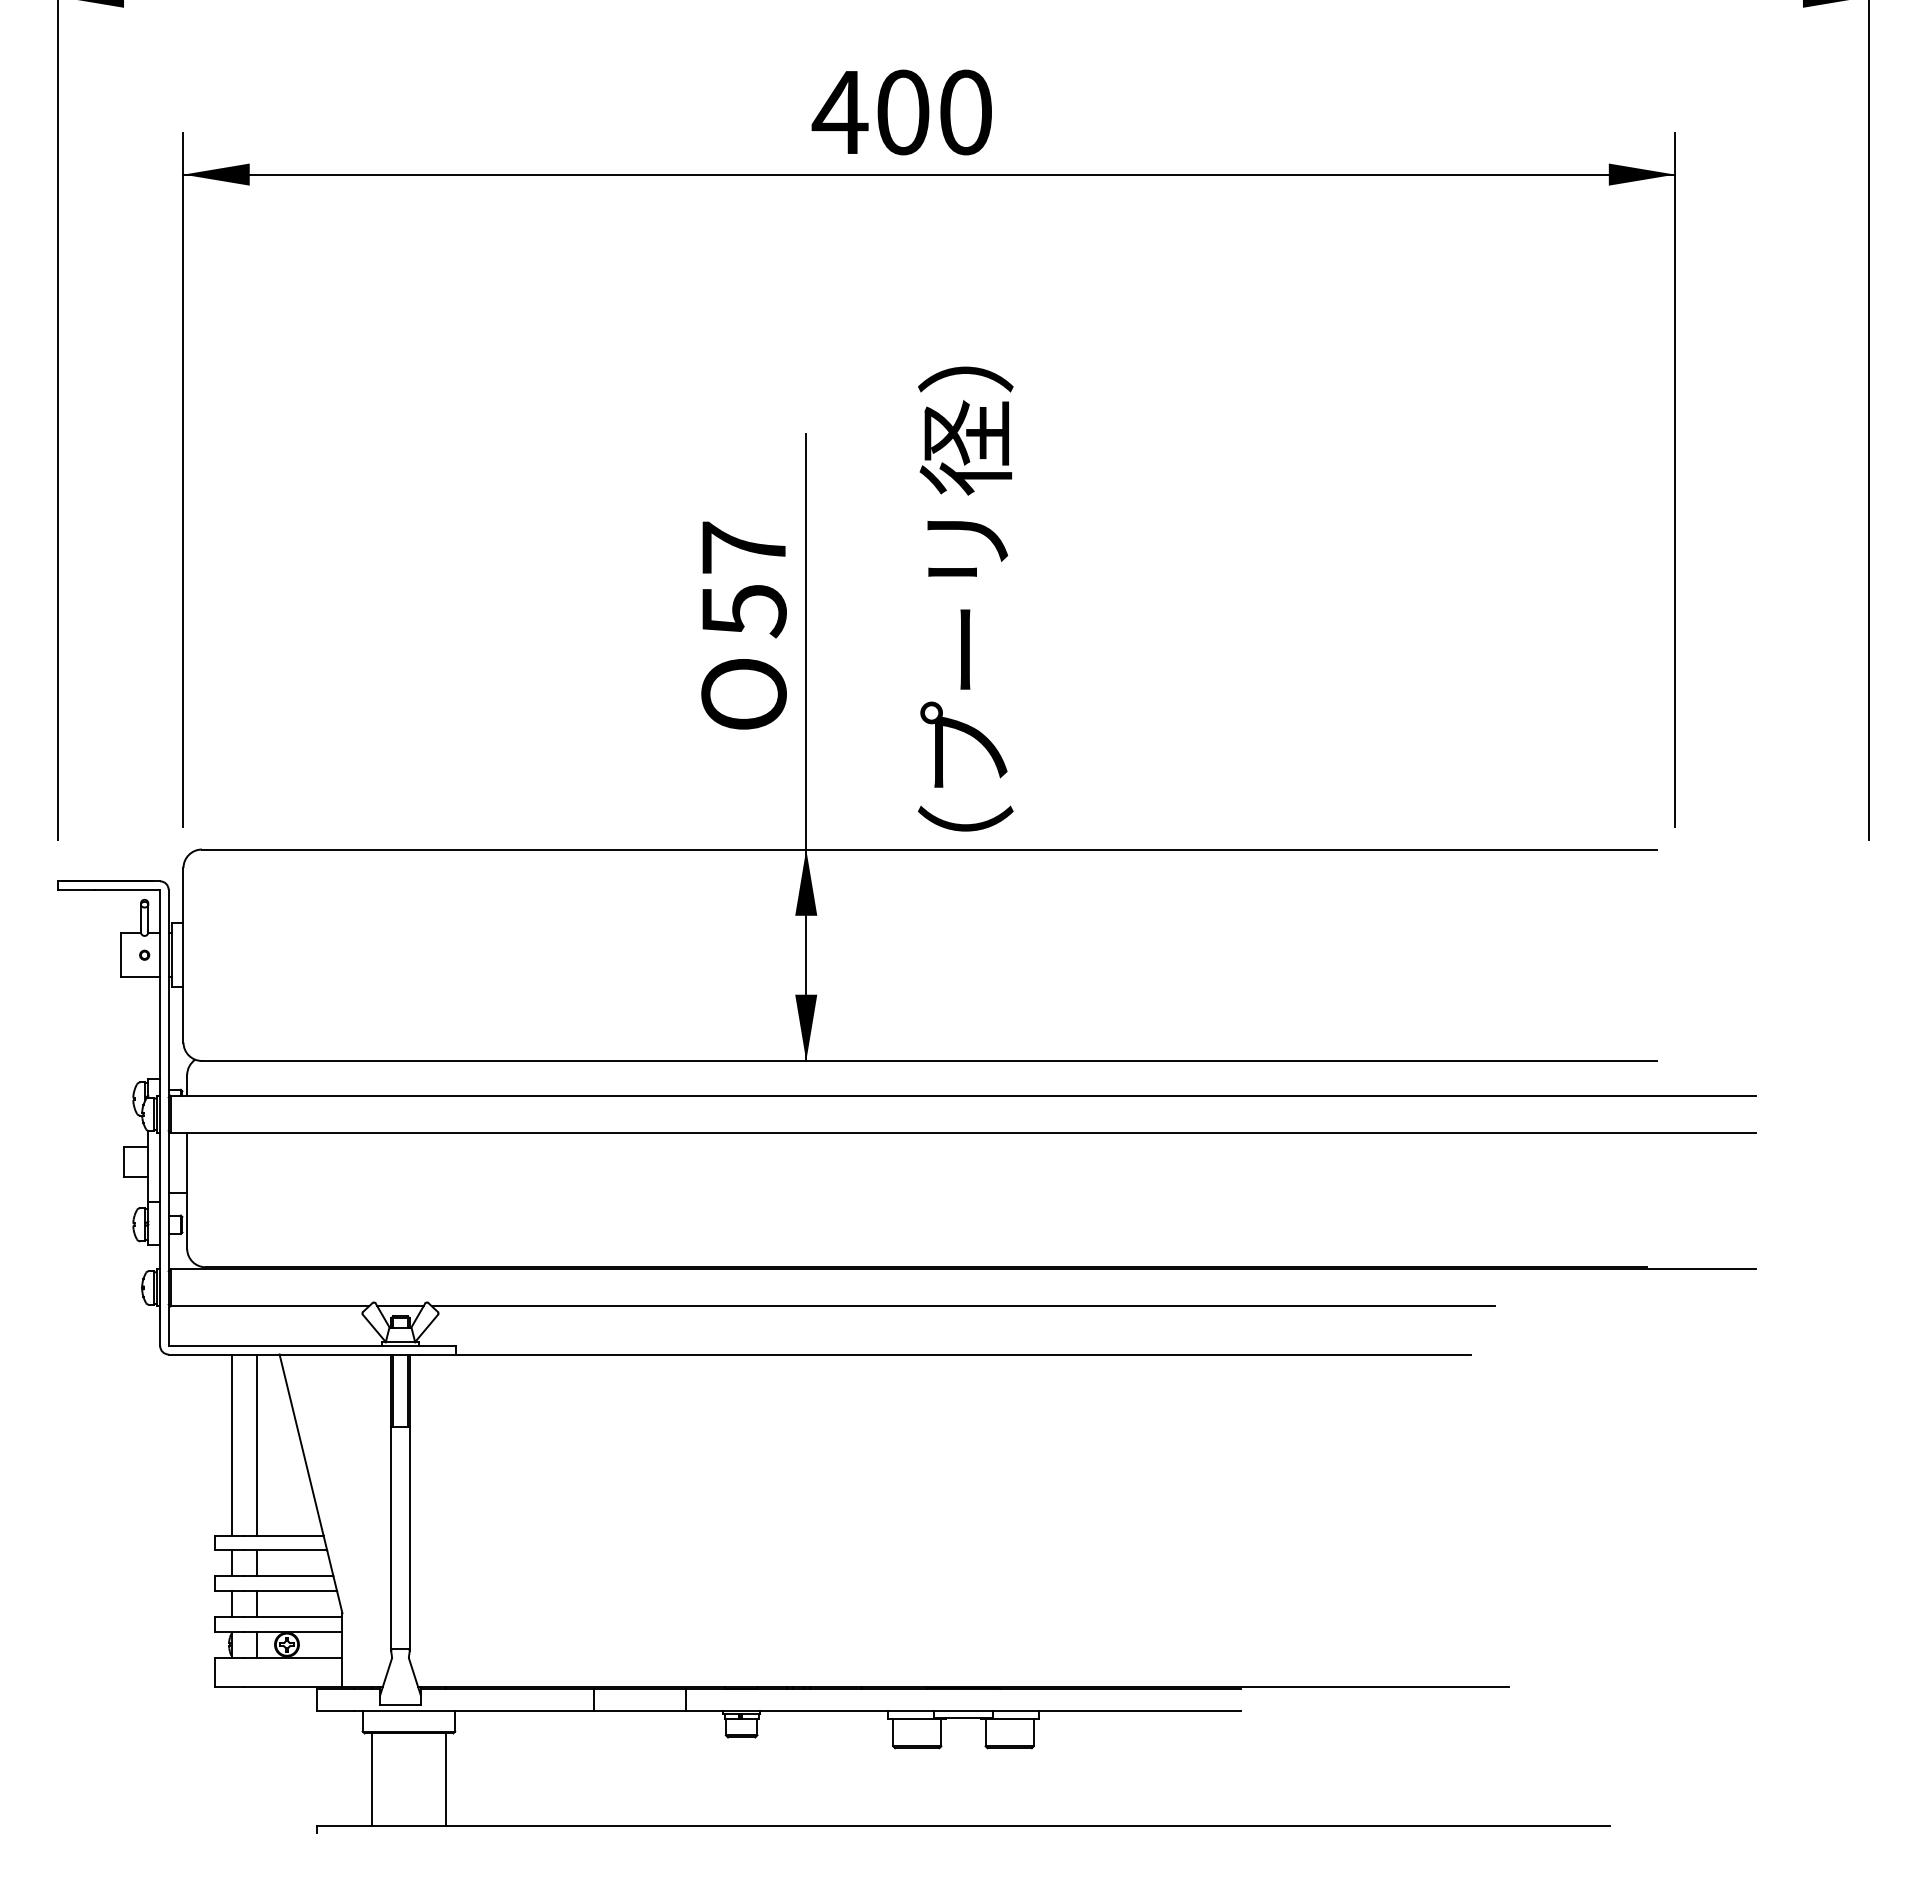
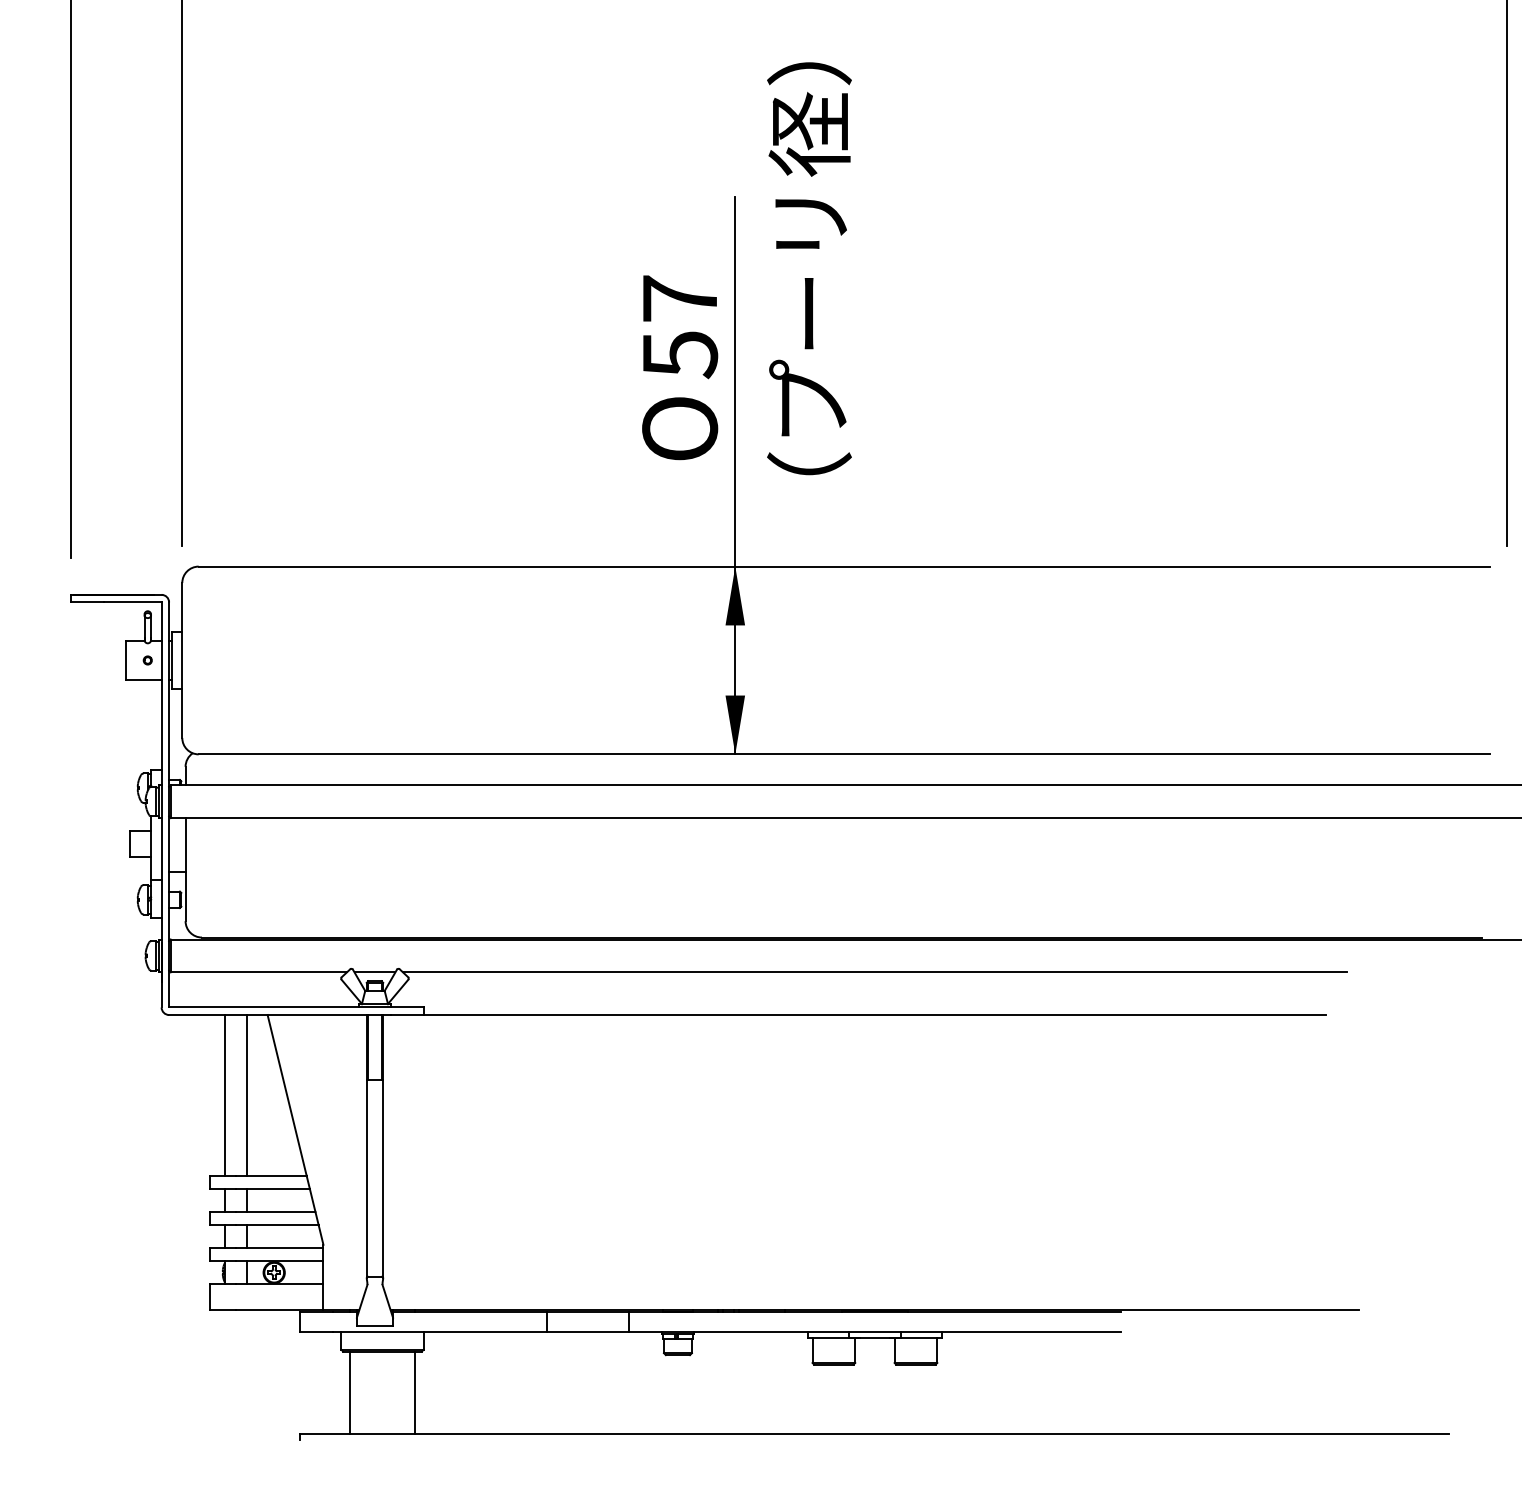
text: (965, 598) -> (809, 268), moved

